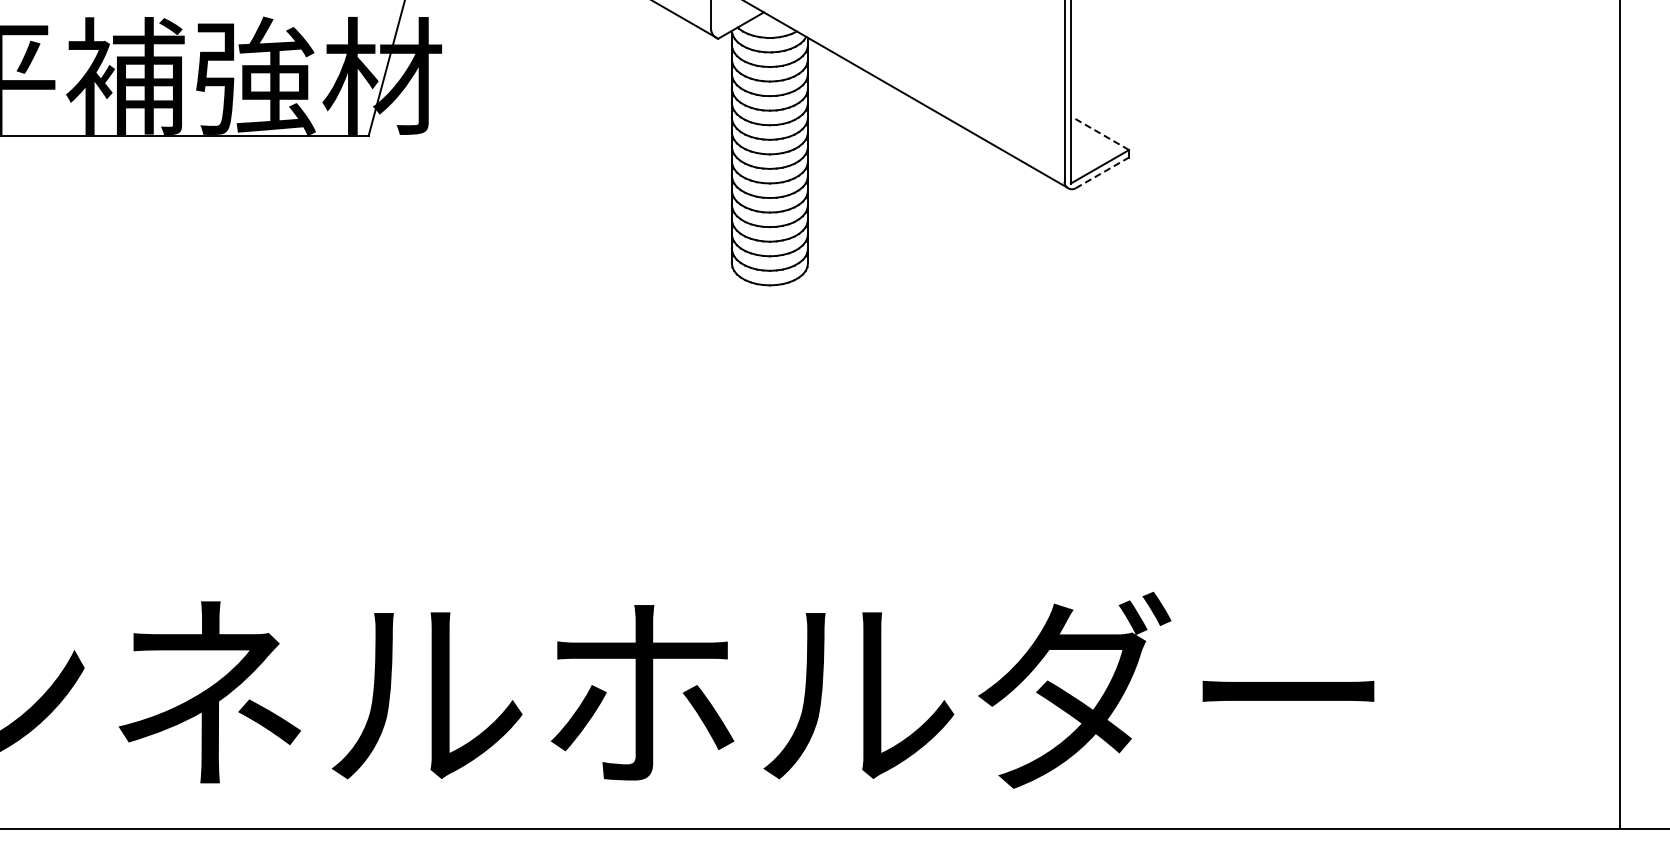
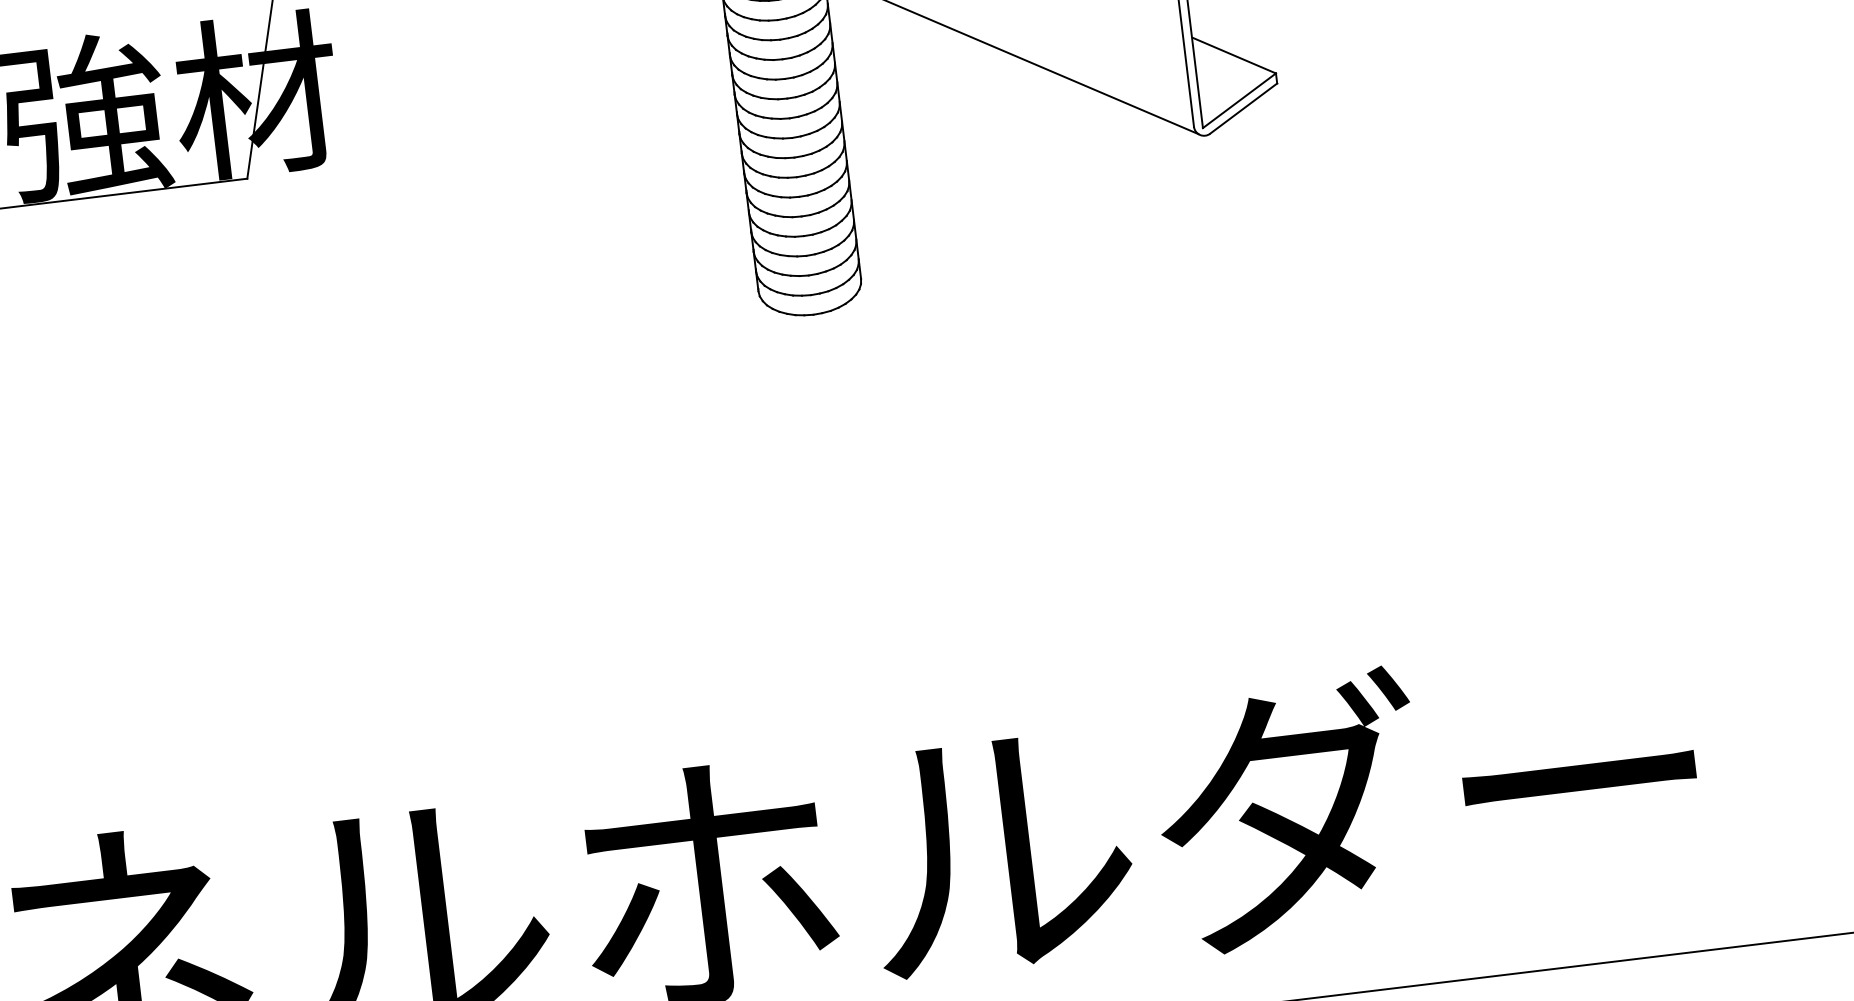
line: (1100, 133) -> (1234, 55), dashed -> solid
line: (1102, 172) -> (1243, 108), dashed -> solid

